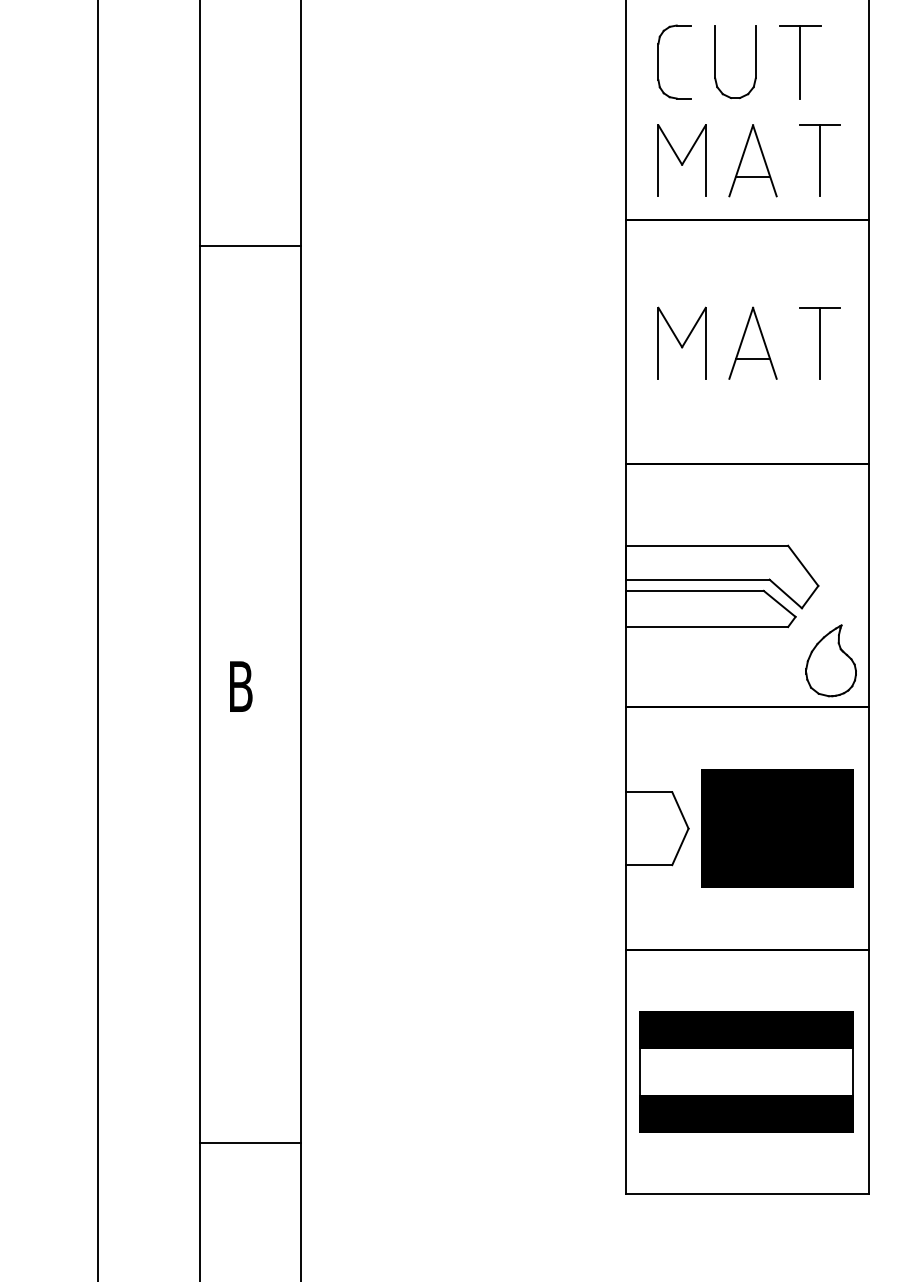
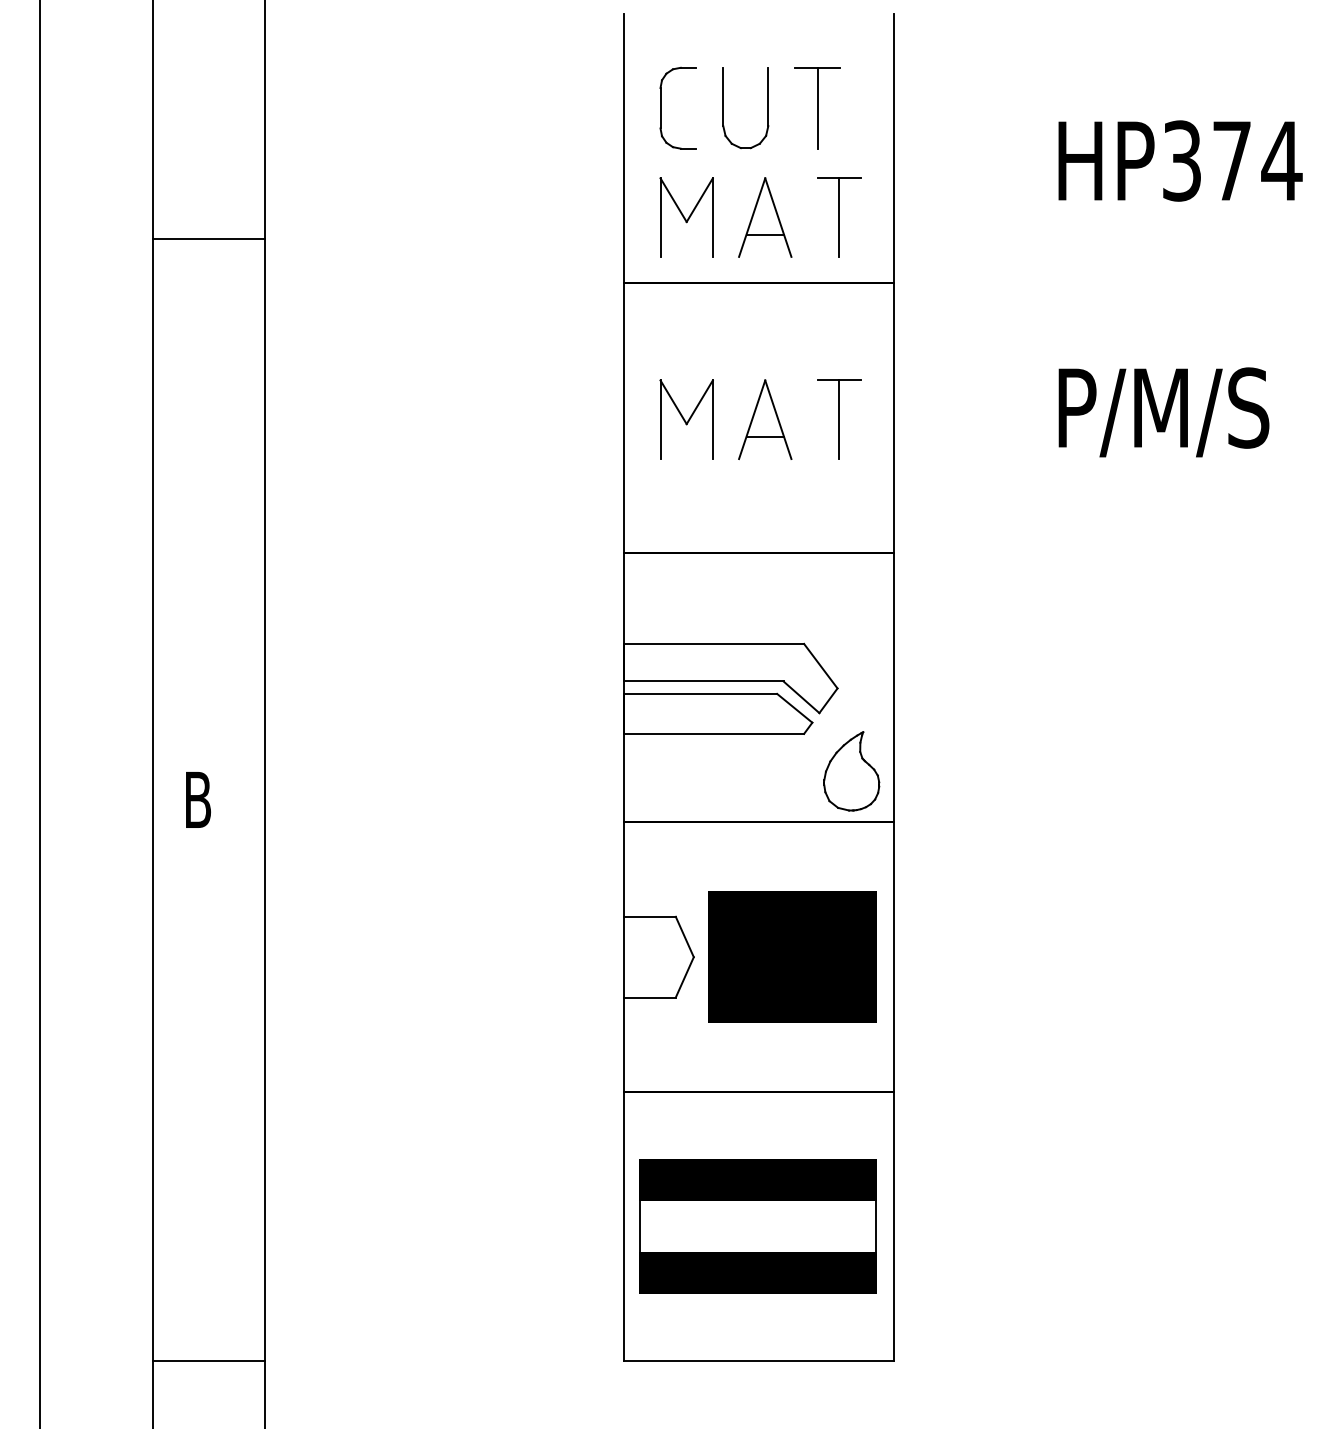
line: (250, 245) -> (208, 238), moved
line: (250, 1143) -> (208, 1361), moved

